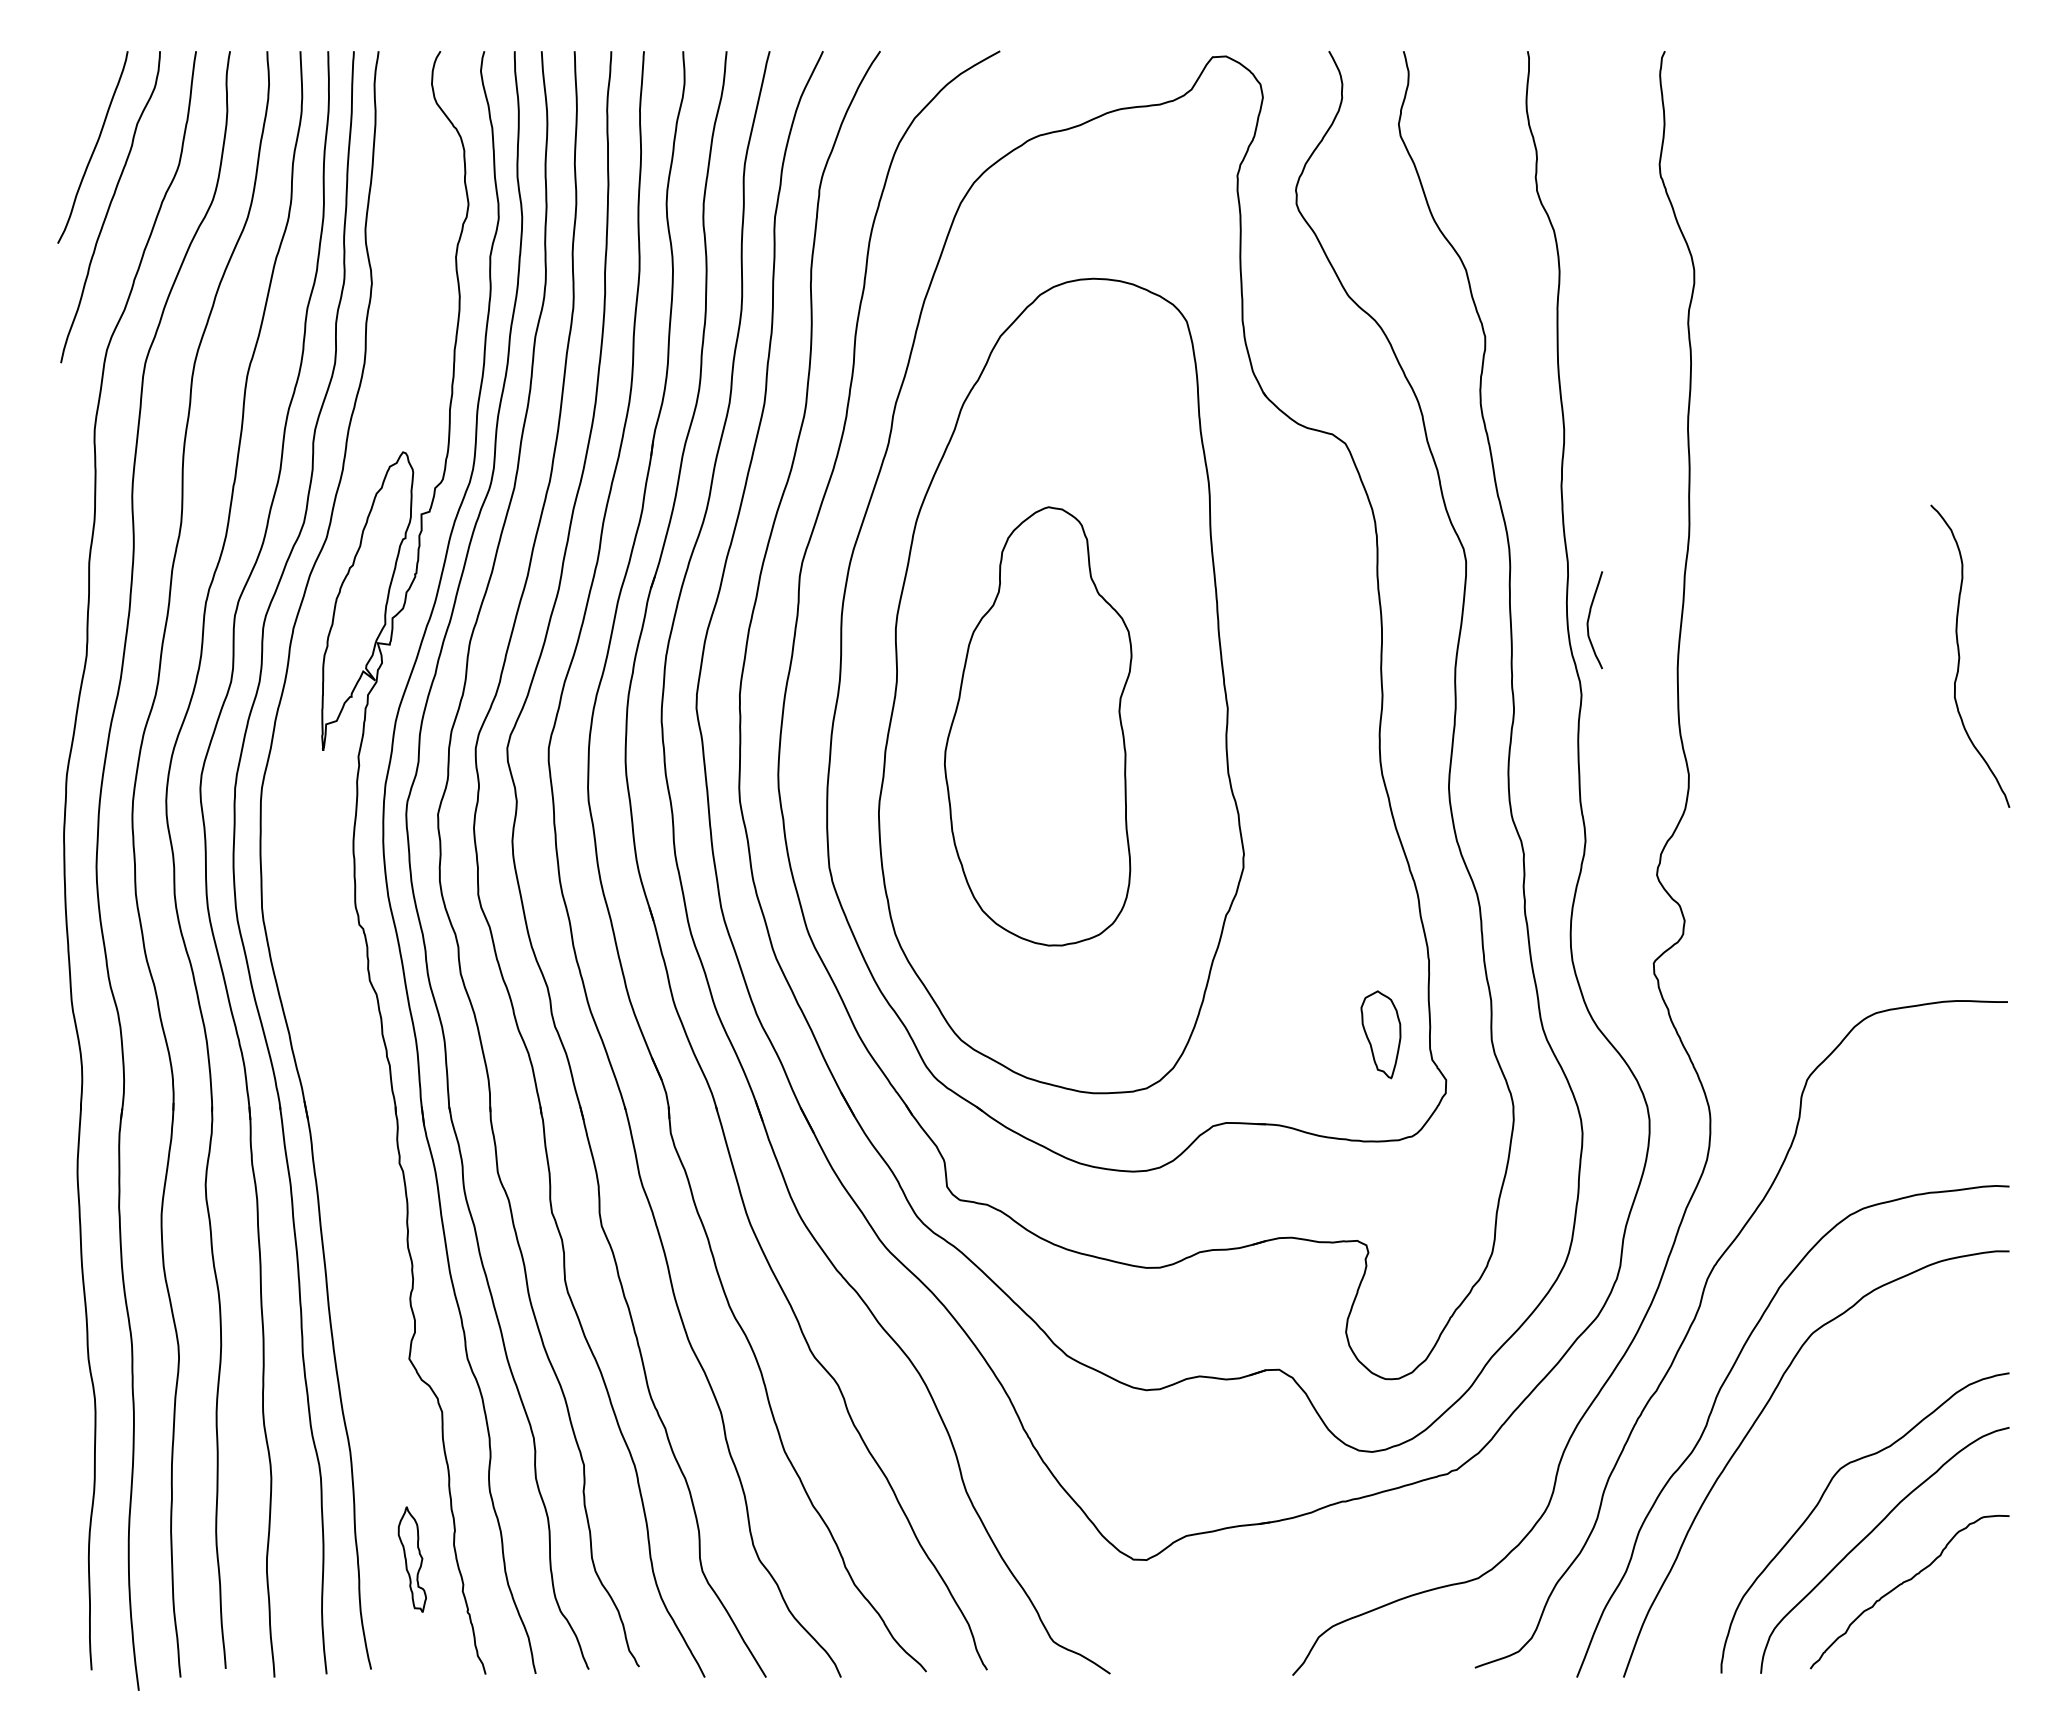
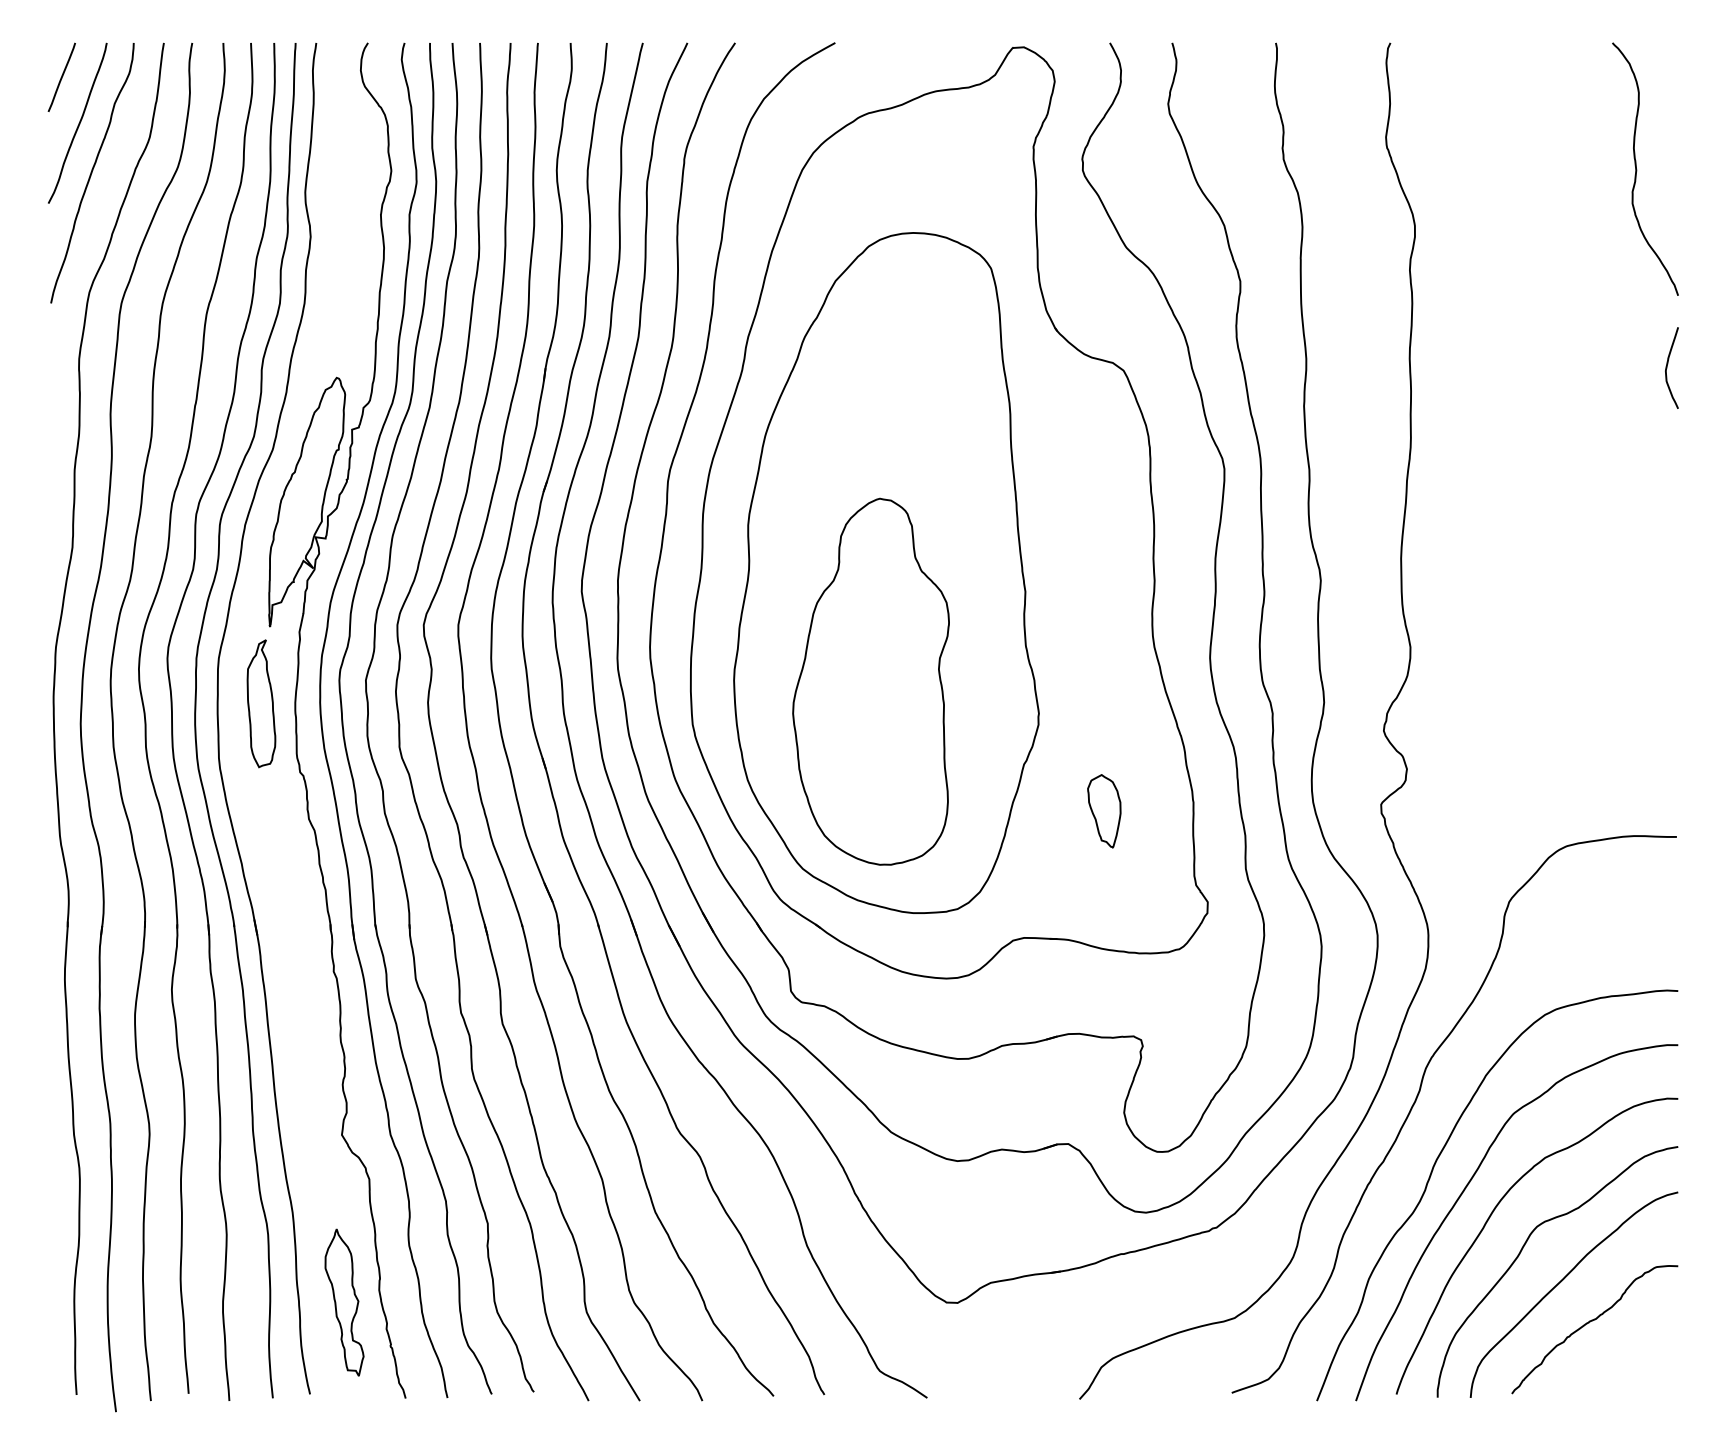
line: (73, 91) -> (61, 76), added
curve: (1589, 619) -> (1667, 367), moved
curve: (1960, 656) -> (1637, 169), moved
part: (1037, 726) -> (870, 681), moved
part: (313, 842) -> (261, 703), added
part: (1381, 1035) -> (1104, 811), moved
curve: (1783, 1460) -> (1489, 1219), added
part: (412, 1559) -> (344, 1302), size x1.67

